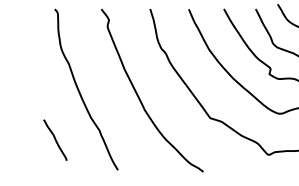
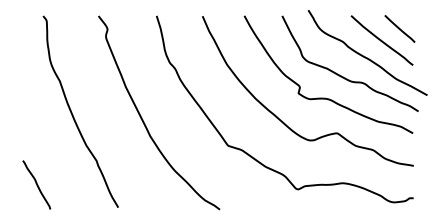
curve: (55, 139) -> (36, 184), moved

